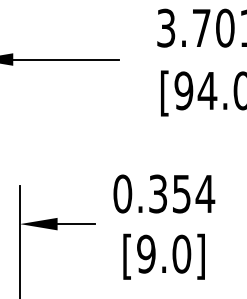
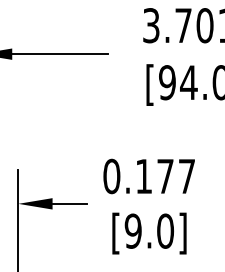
text: (182, 193) -> (166, 176), 0.354 -> 0.177

